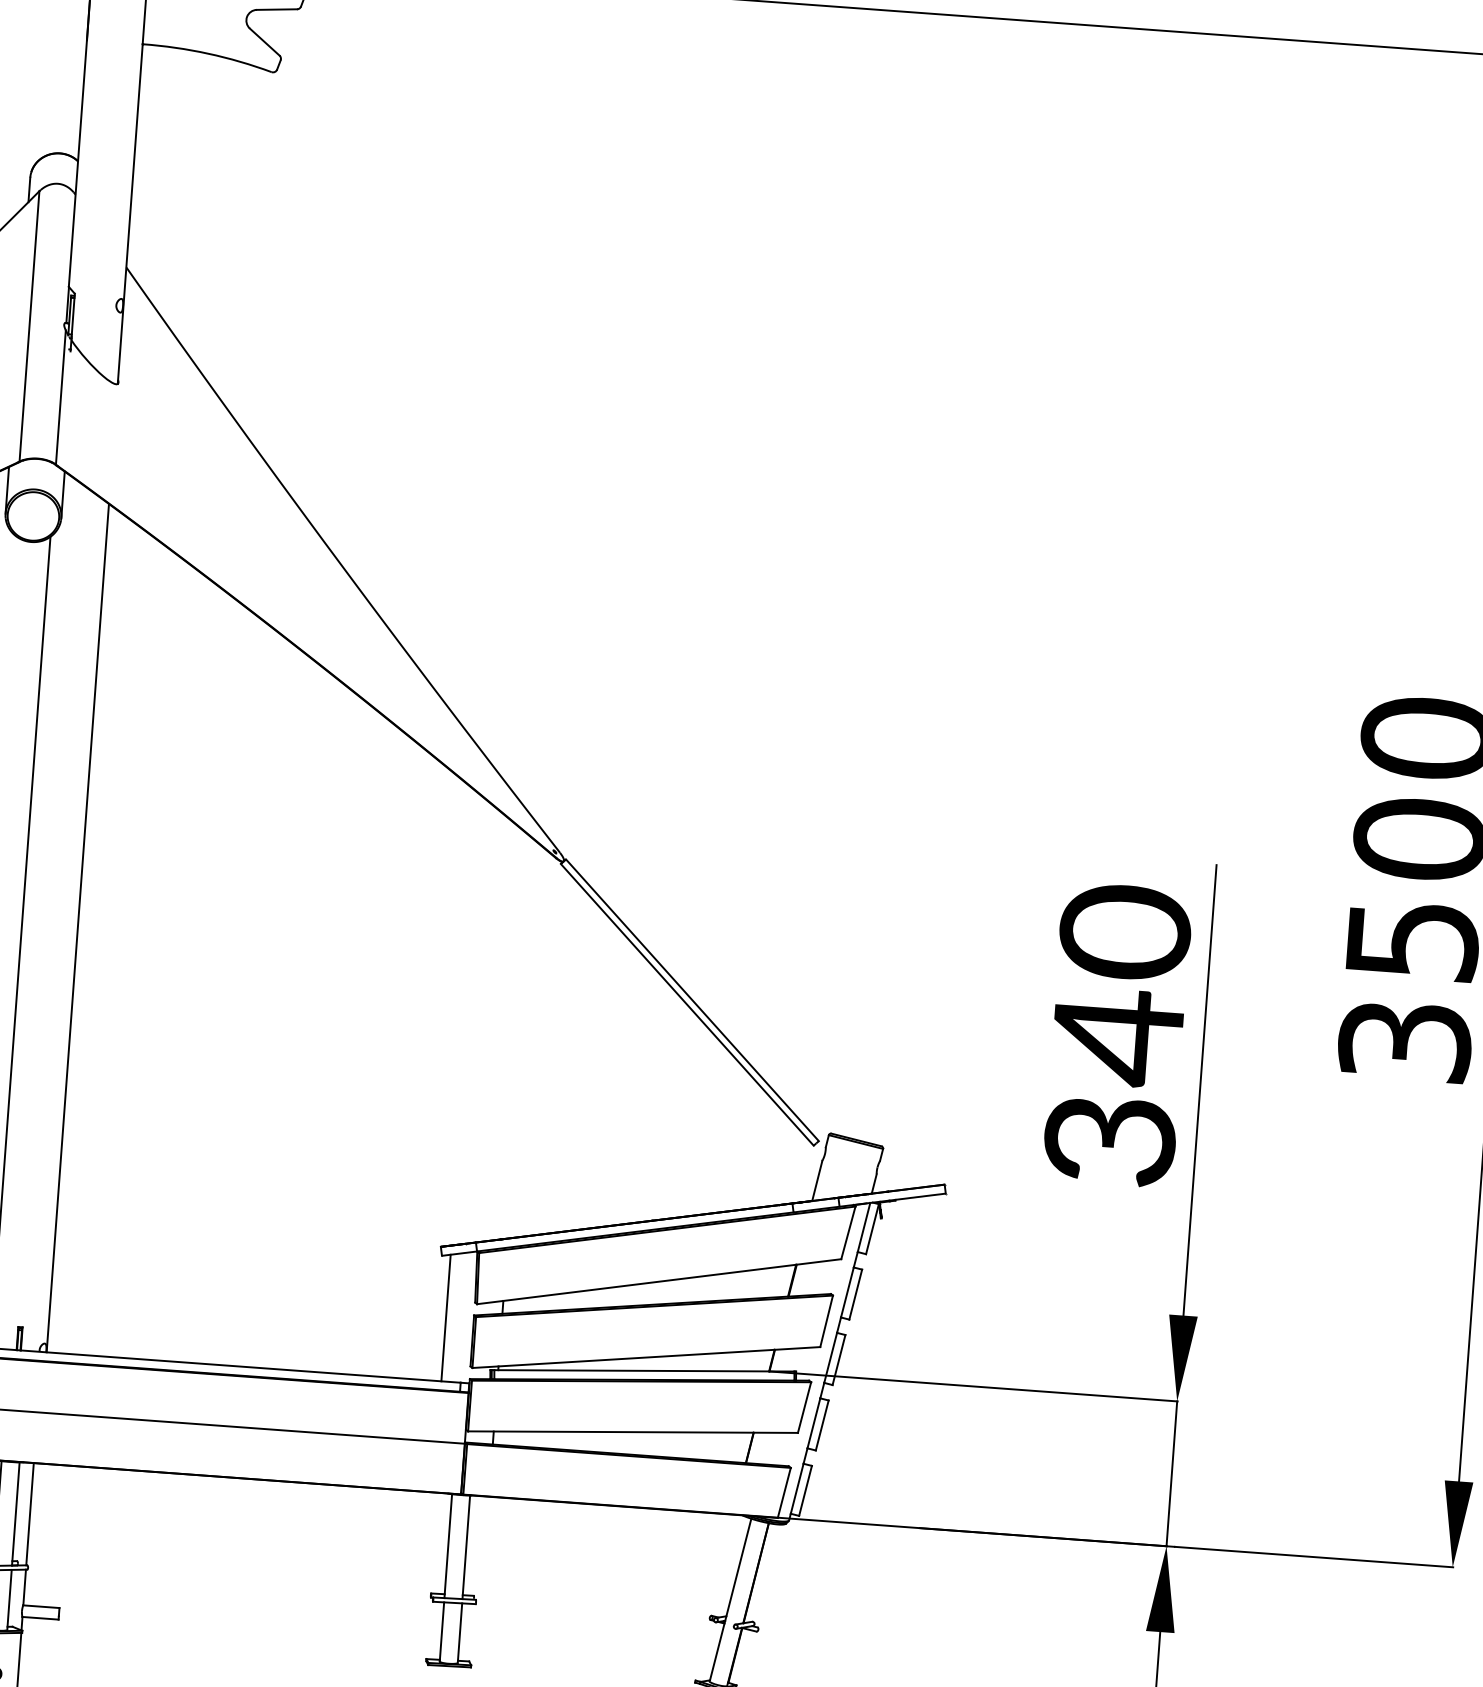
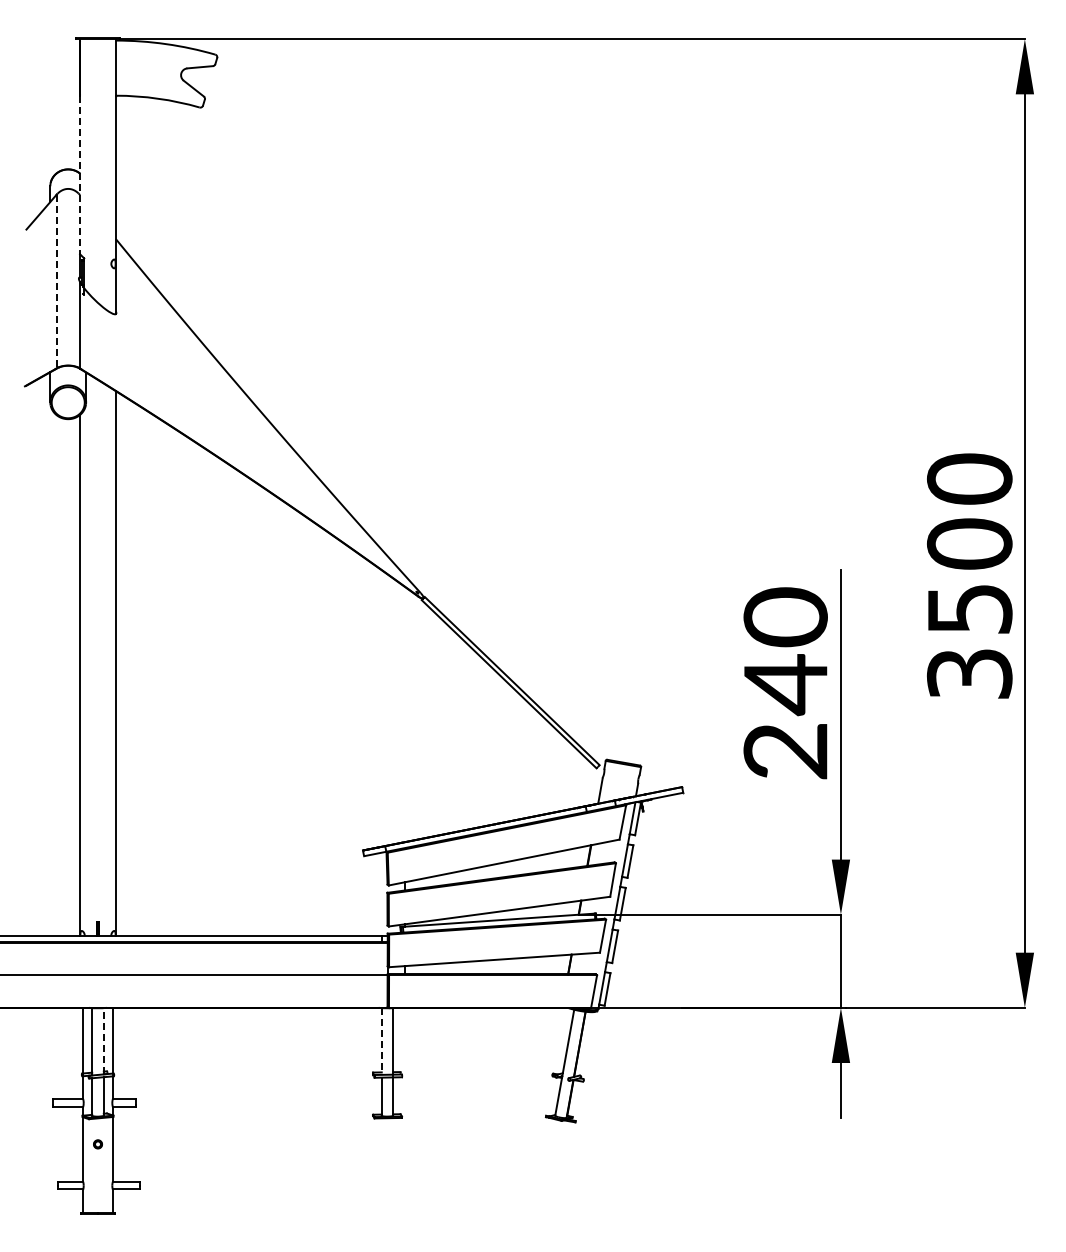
line: (78, 164) -> (80, 175), solid -> dashed
line: (29, 326) -> (56, 281), solid -> dashed
text: (1109, 1141) -> (785, 751), 340 -> 240
line: (445, 1317) -> (369, 895), removed
line: (15, 1512) -> (103, 1040), solid -> dashed
line: (447, 1547) -> (381, 1042), solid -> dashed

